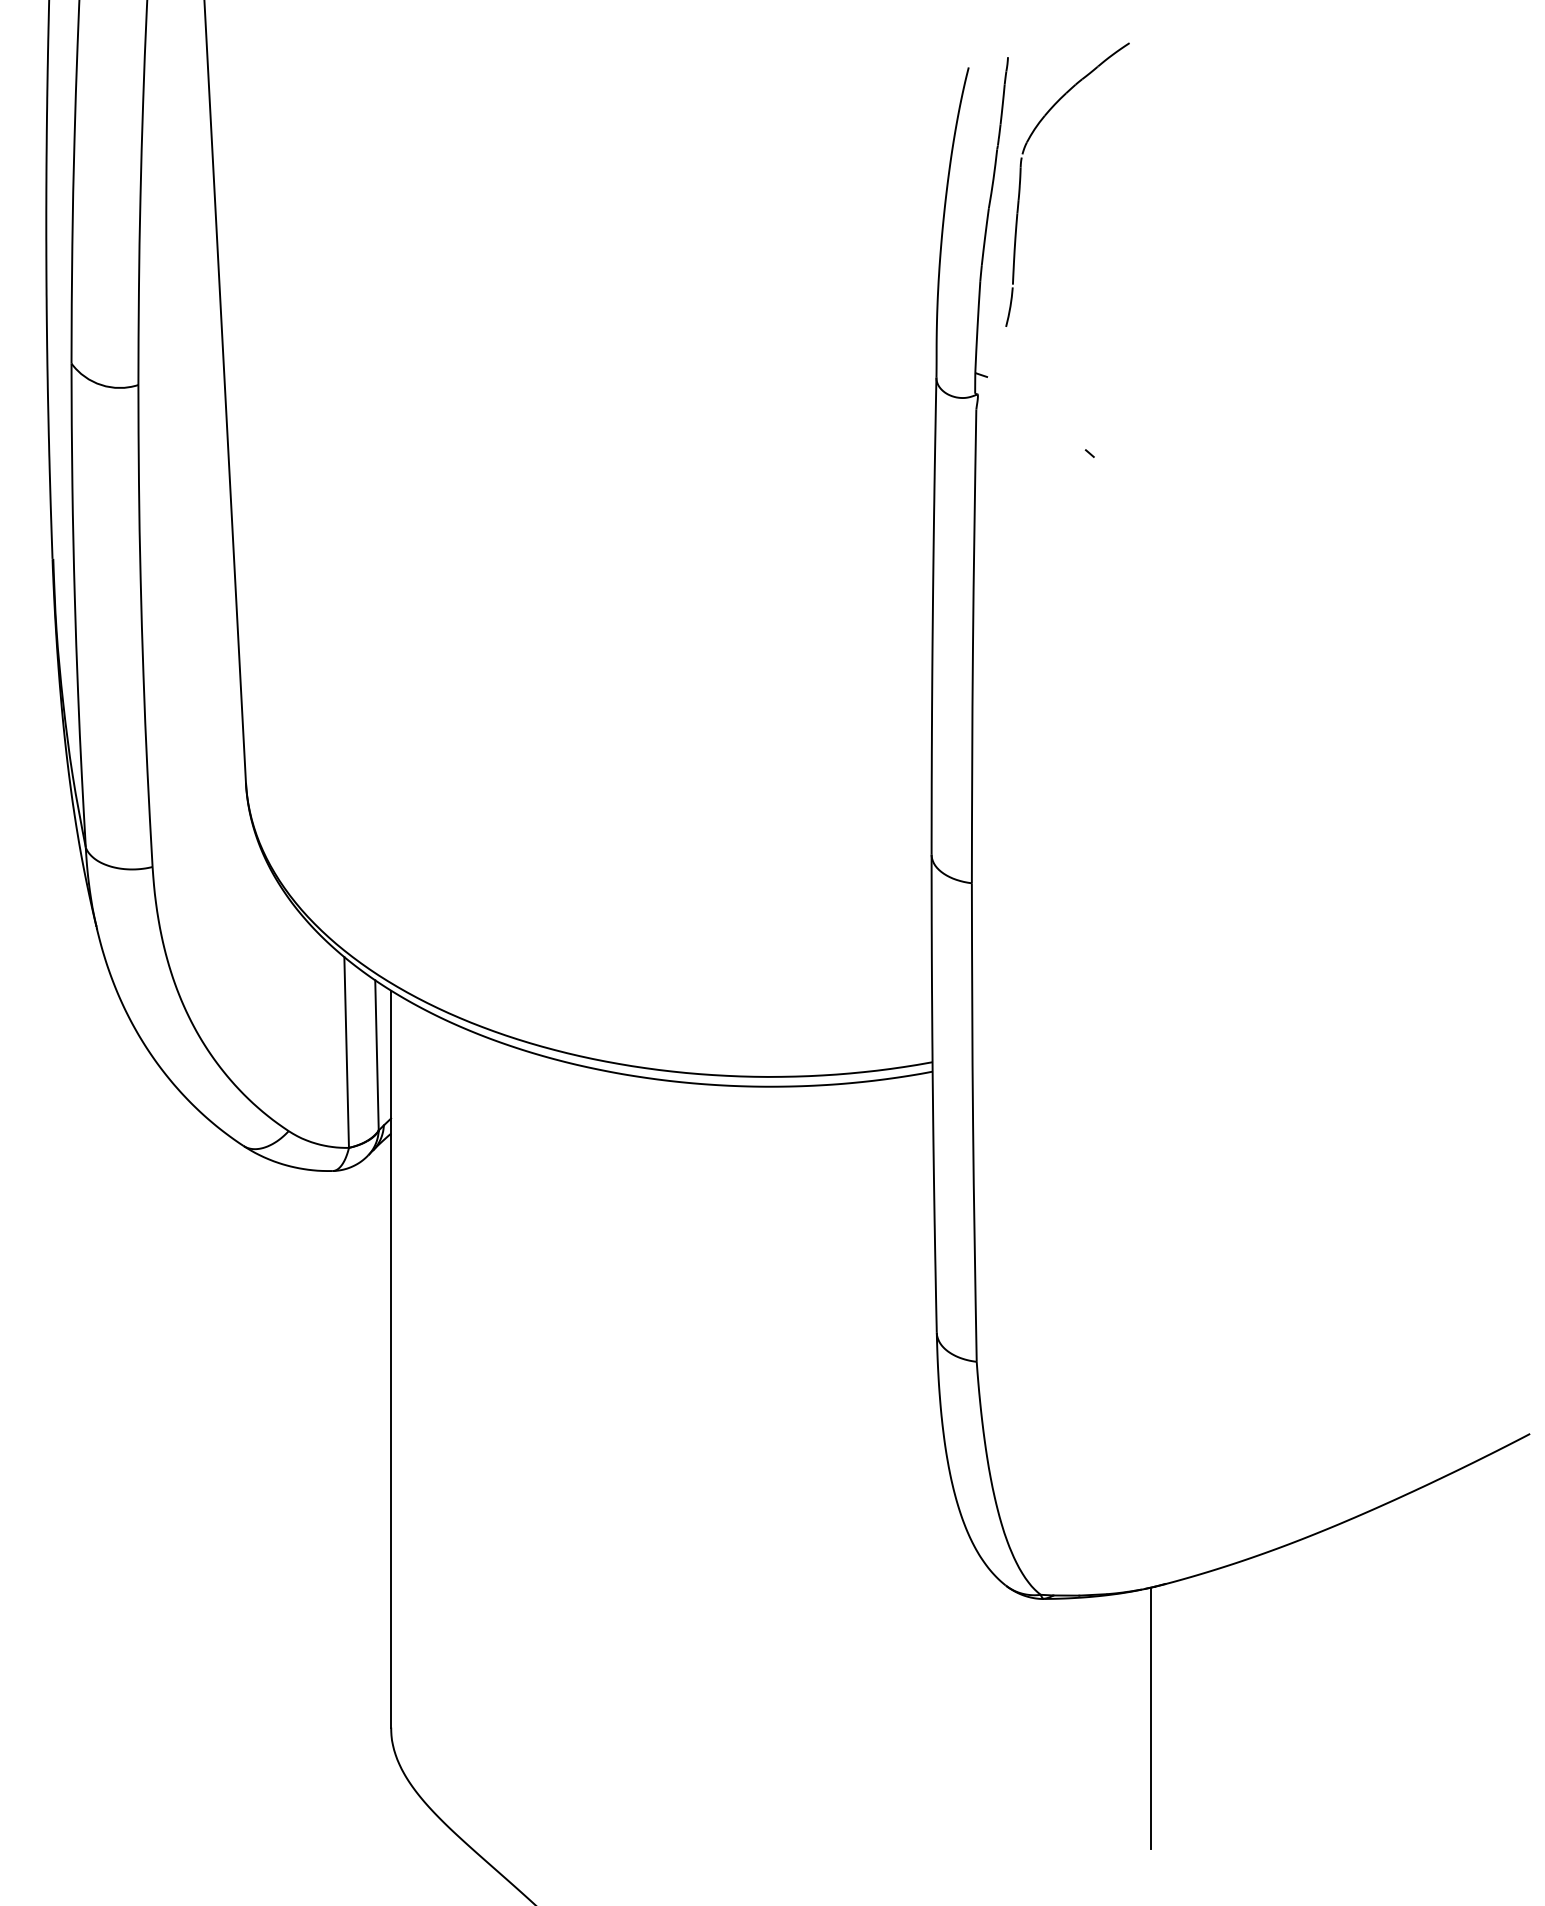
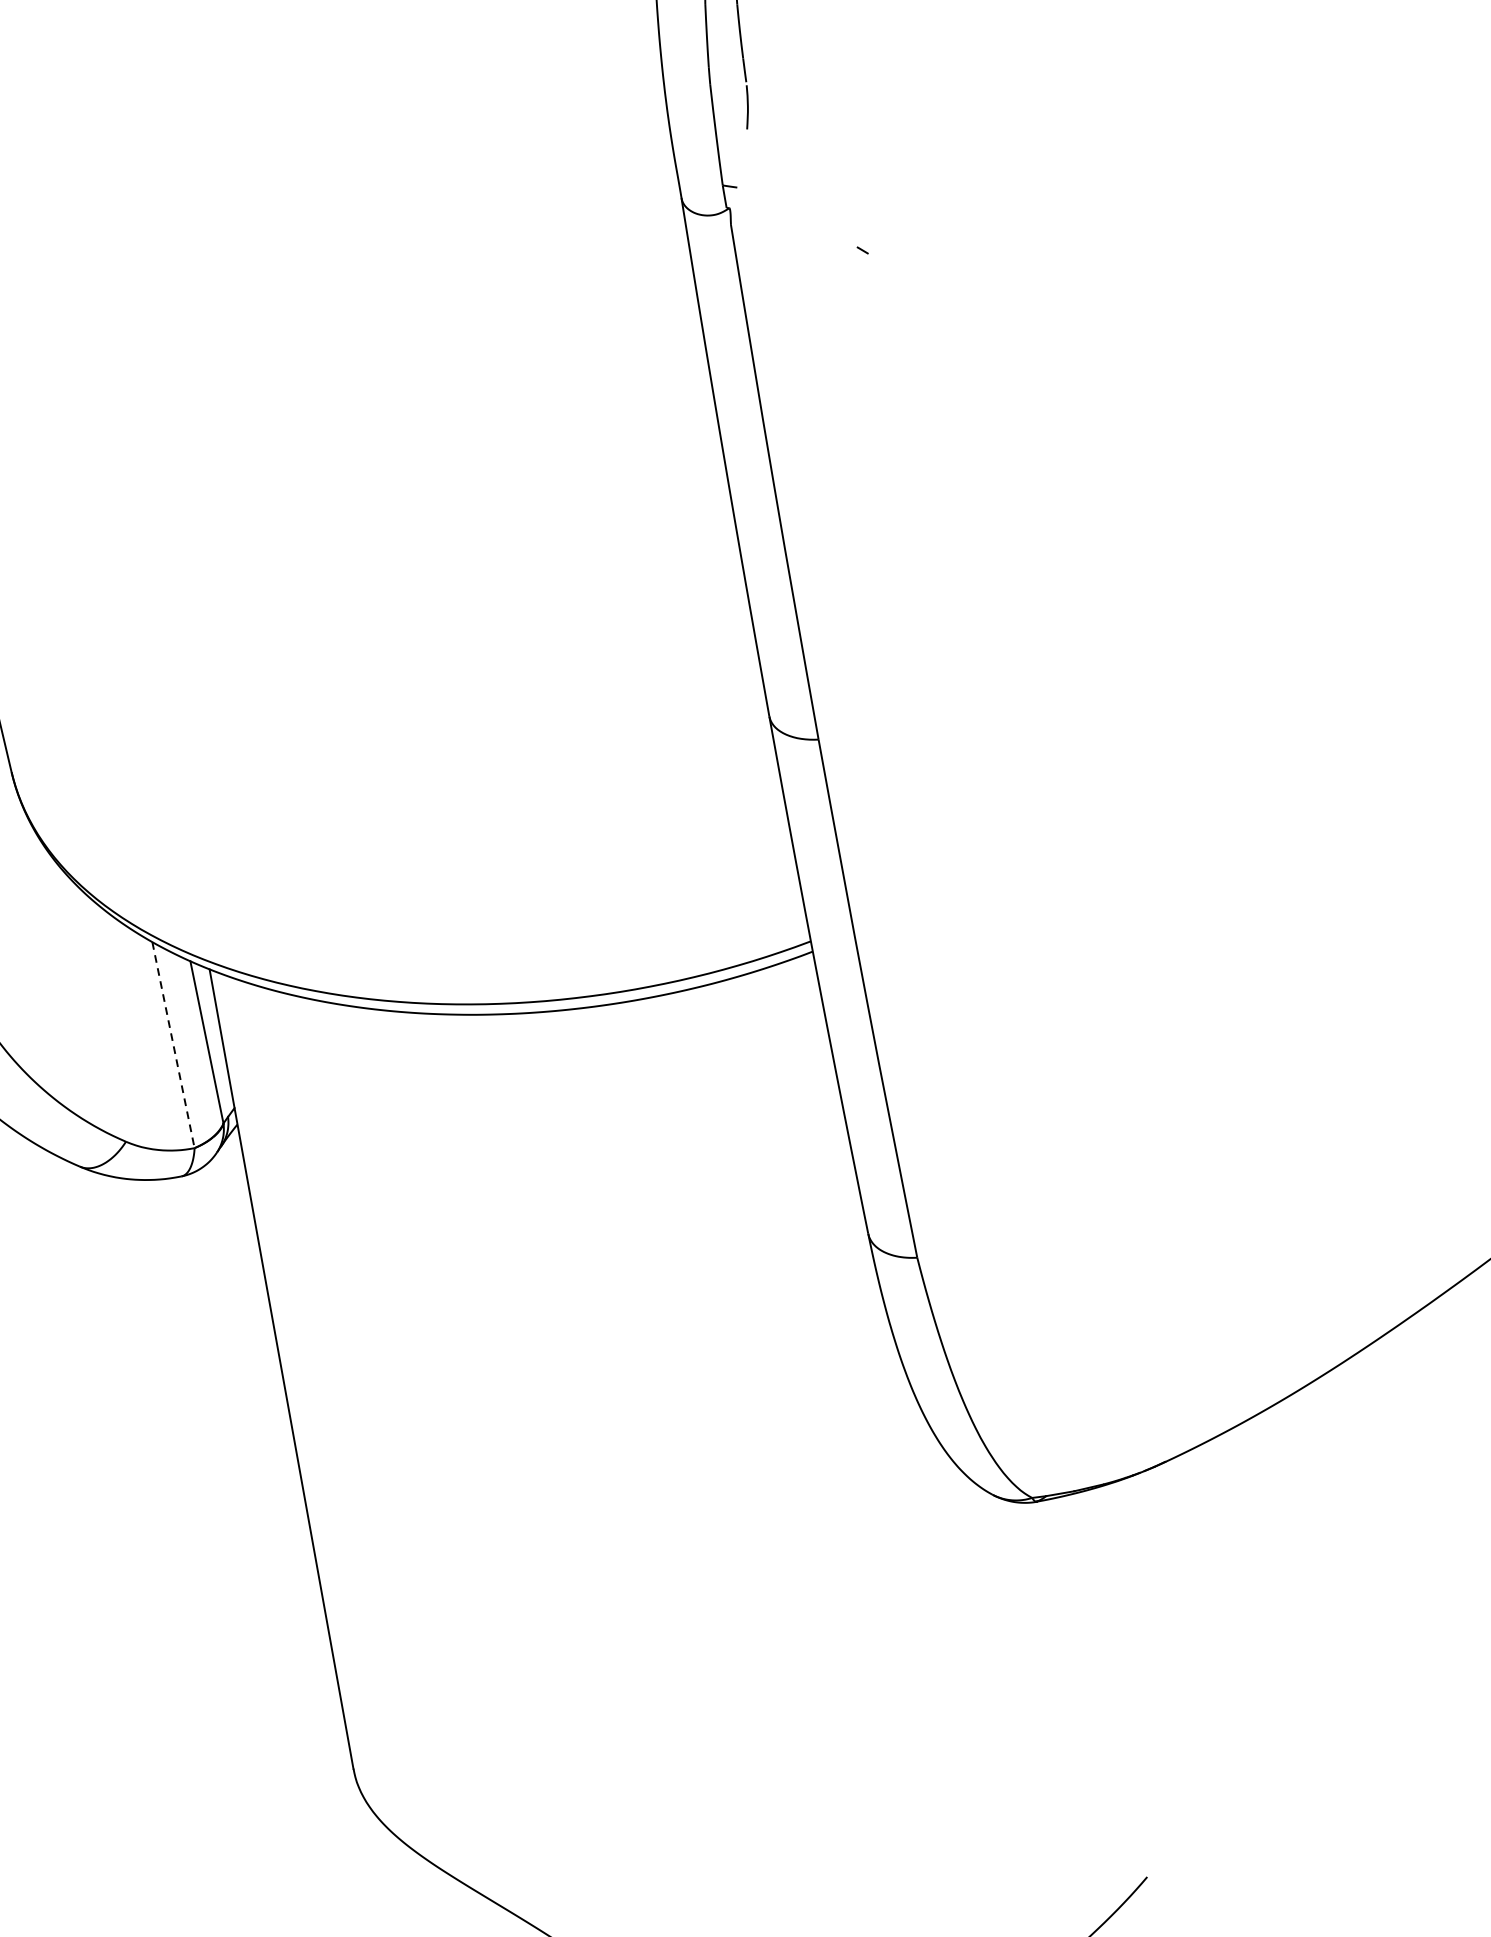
line: (346, 1053) -> (173, 1046), solid -> dashed
line: (1150, 1717) -> (1175, 1609), removed

